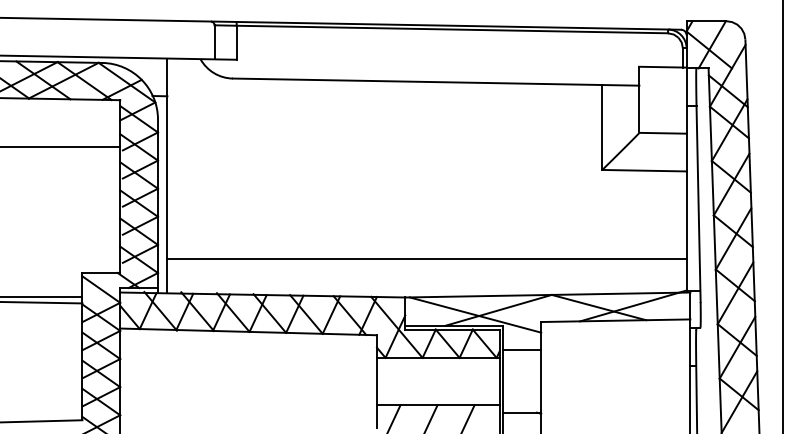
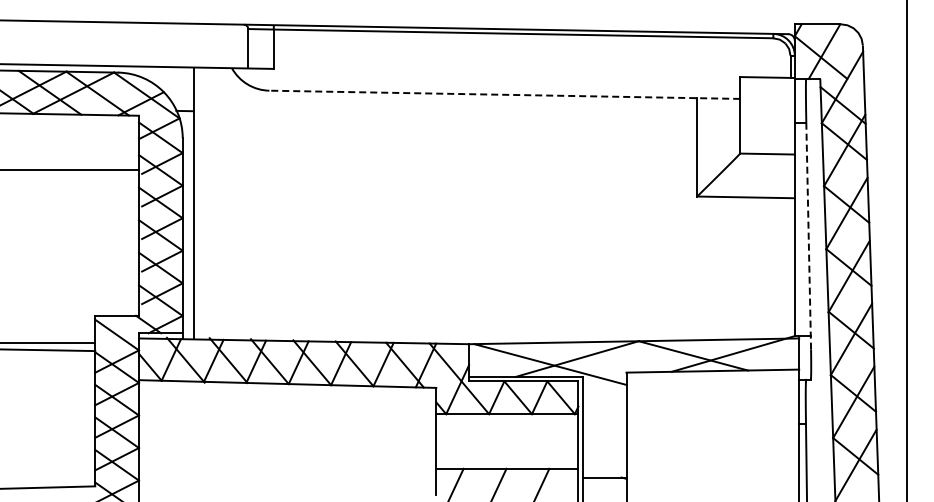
line: (435, 81) -> (504, 94), solid -> dashed
line: (698, 203) -> (808, 235), solid -> dashed
line: (426, 258) -> (493, 299), removed
line: (522, 350) -> (604, 405), removed

